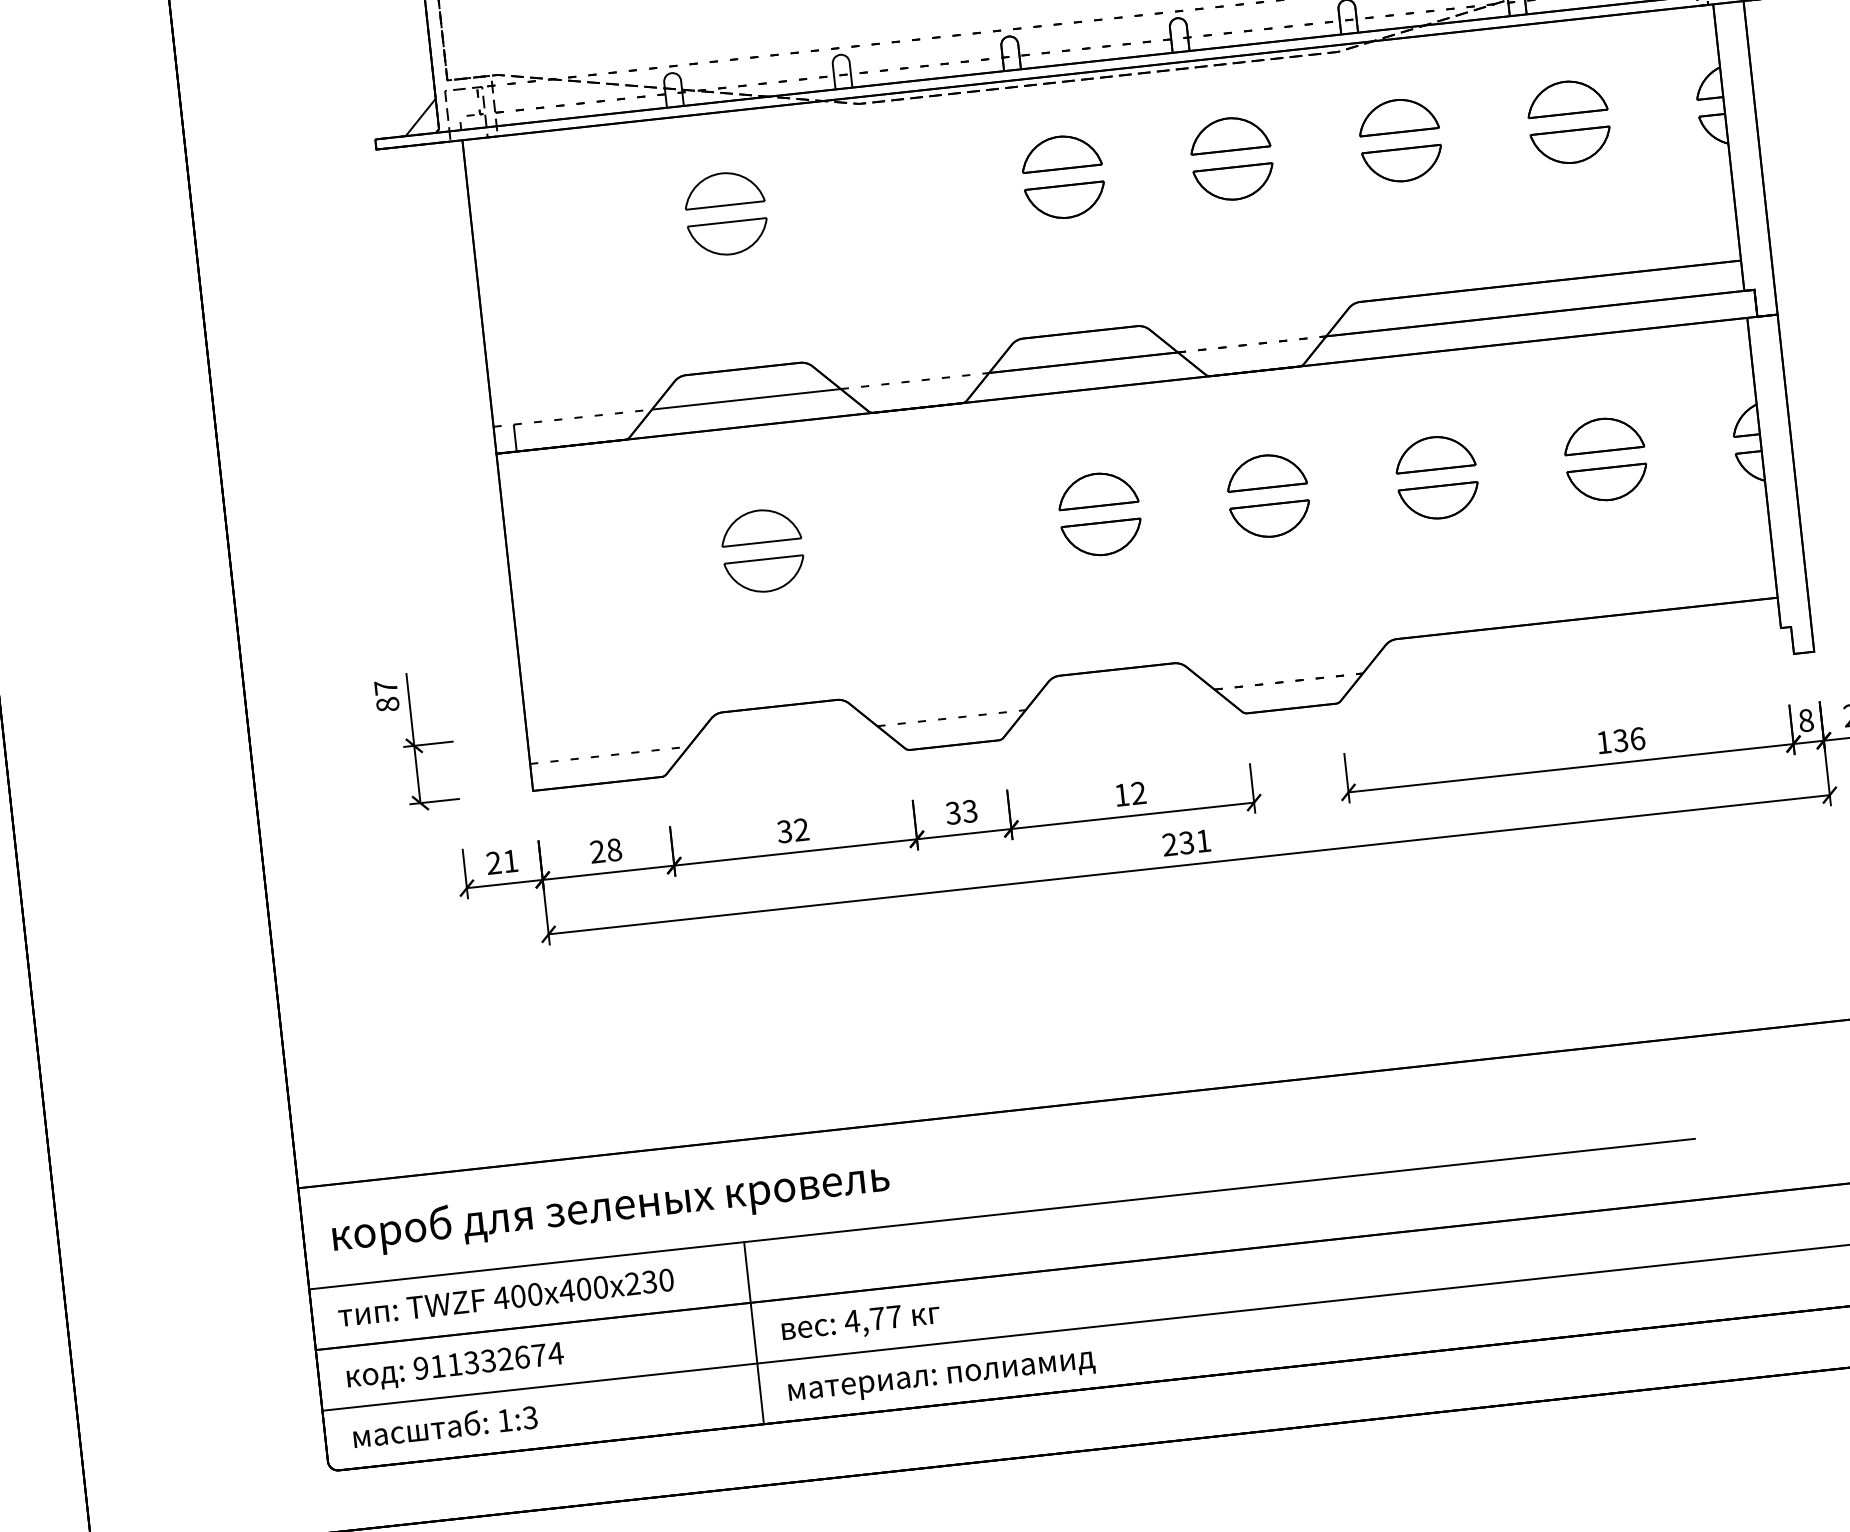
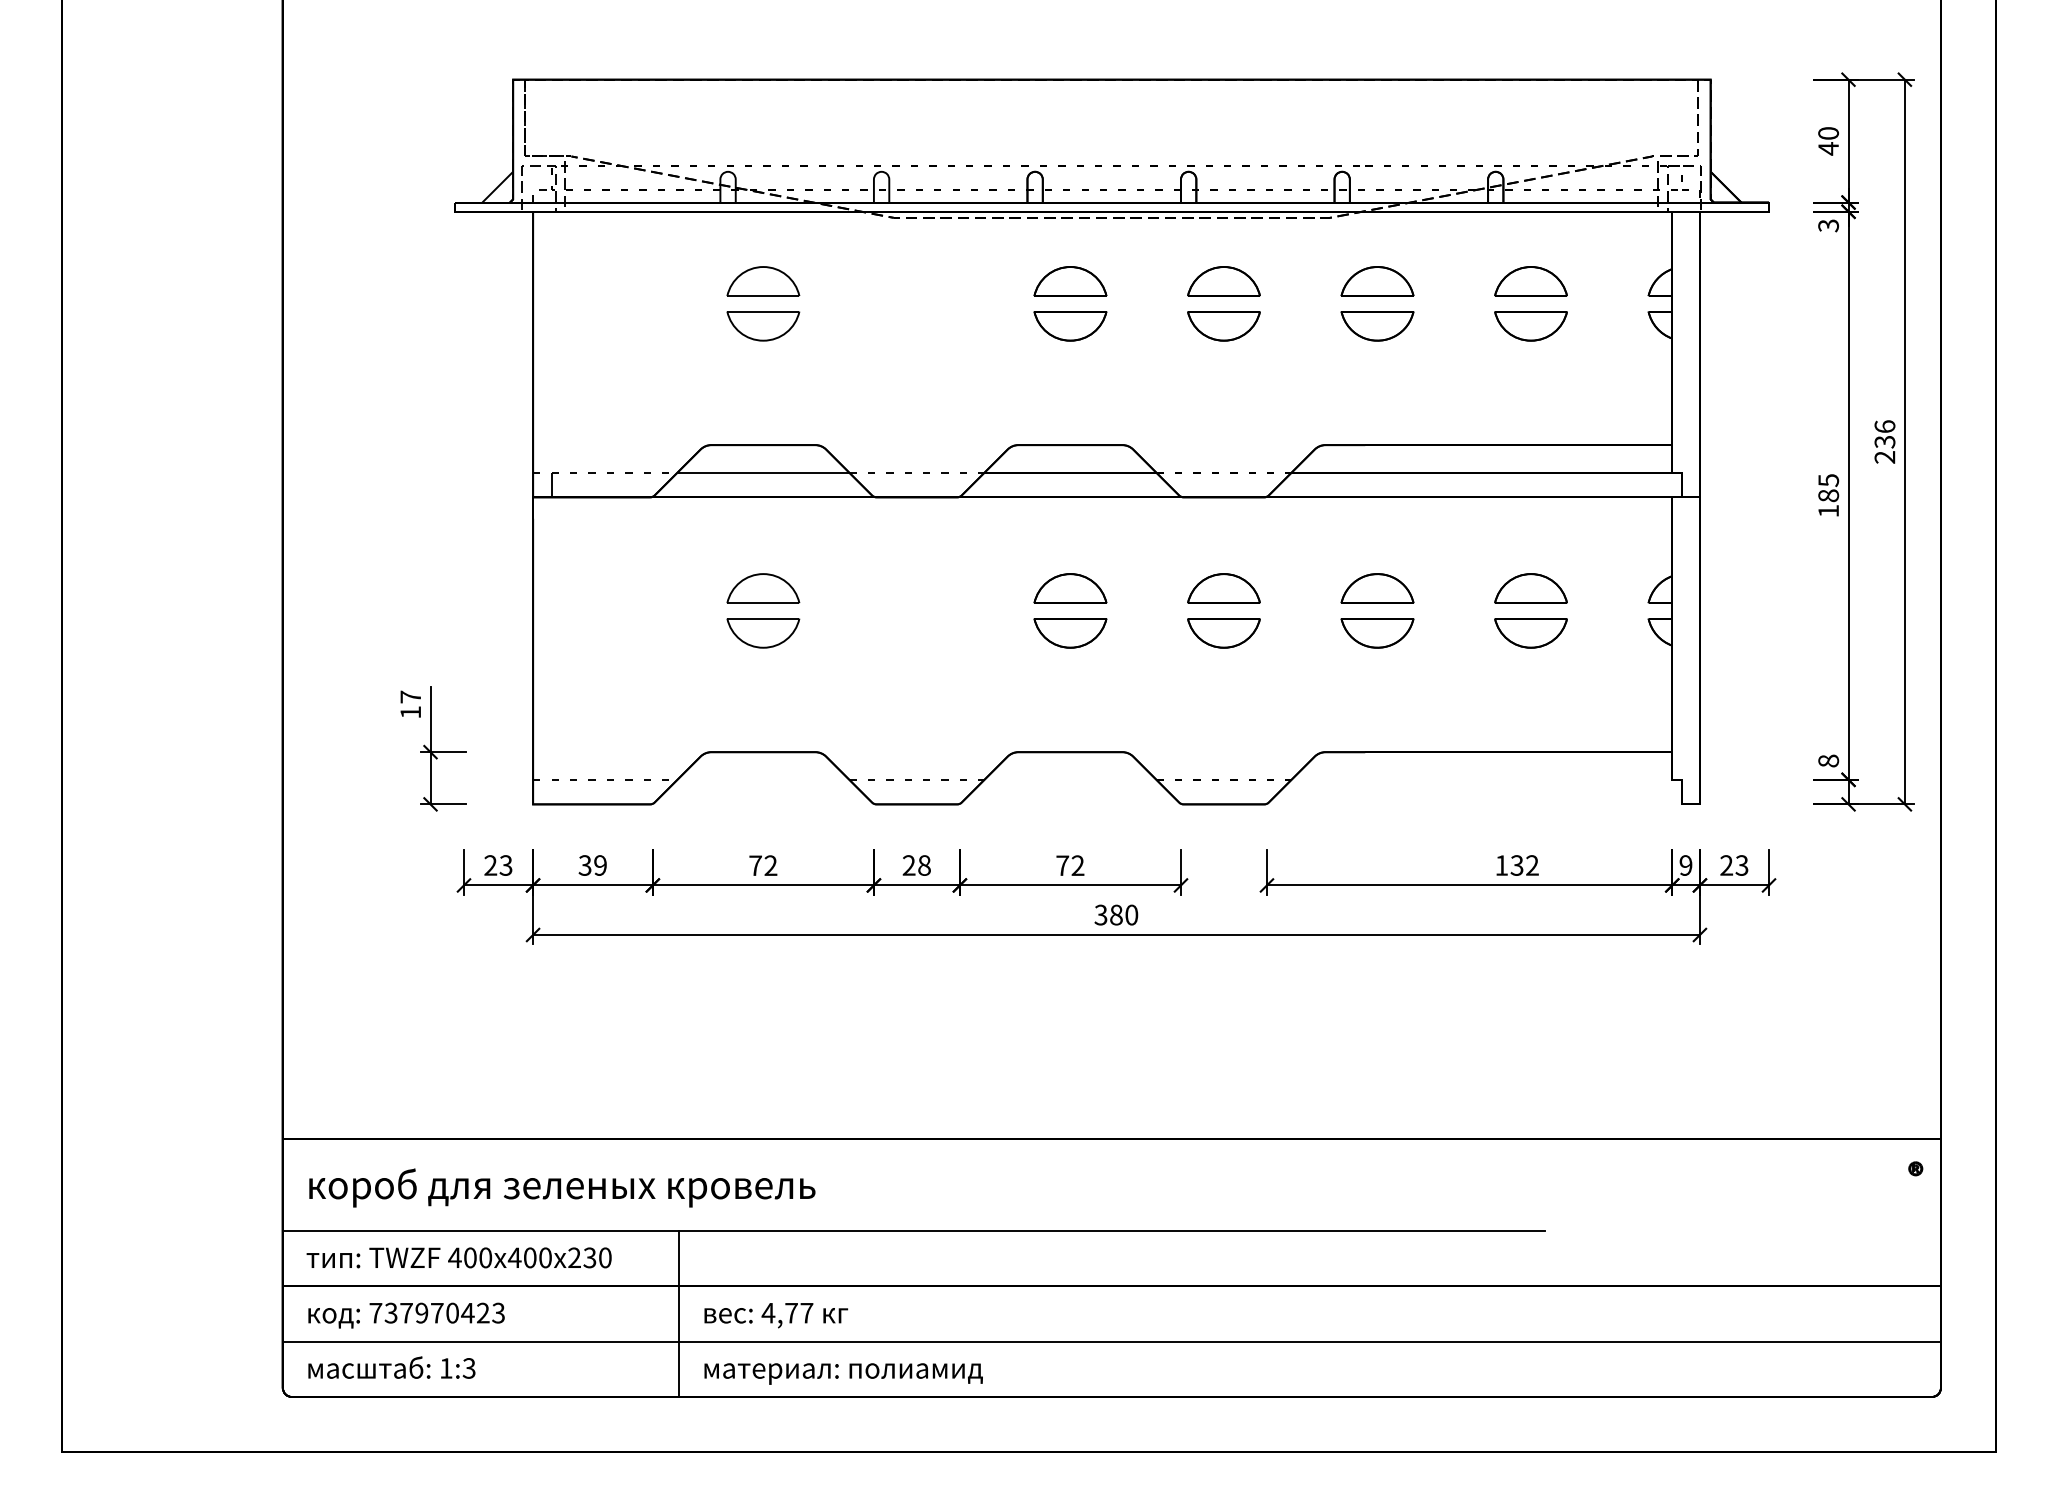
text: (387, 704) -> (410, 712), 87 -> 17
text: (1805, 720) -> (1685, 865), 8 -> 9
text: (1637, 738) -> (1532, 865), 136 -> 132
text: (1121, 794) -> (1062, 865), 12 -> 72
text: (961, 812) -> (916, 865), 33 -> 28
text: (784, 831) -> (755, 865), 32 -> 72
text: (1186, 842) -> (1116, 914), 231 -> 380
text: (605, 850) -> (592, 865), 28 -> 39
text: (510, 861) -> (505, 865), 21 -> 23
text: (488, 1360) -> (437, 1312), 911332674 -> 737970423

